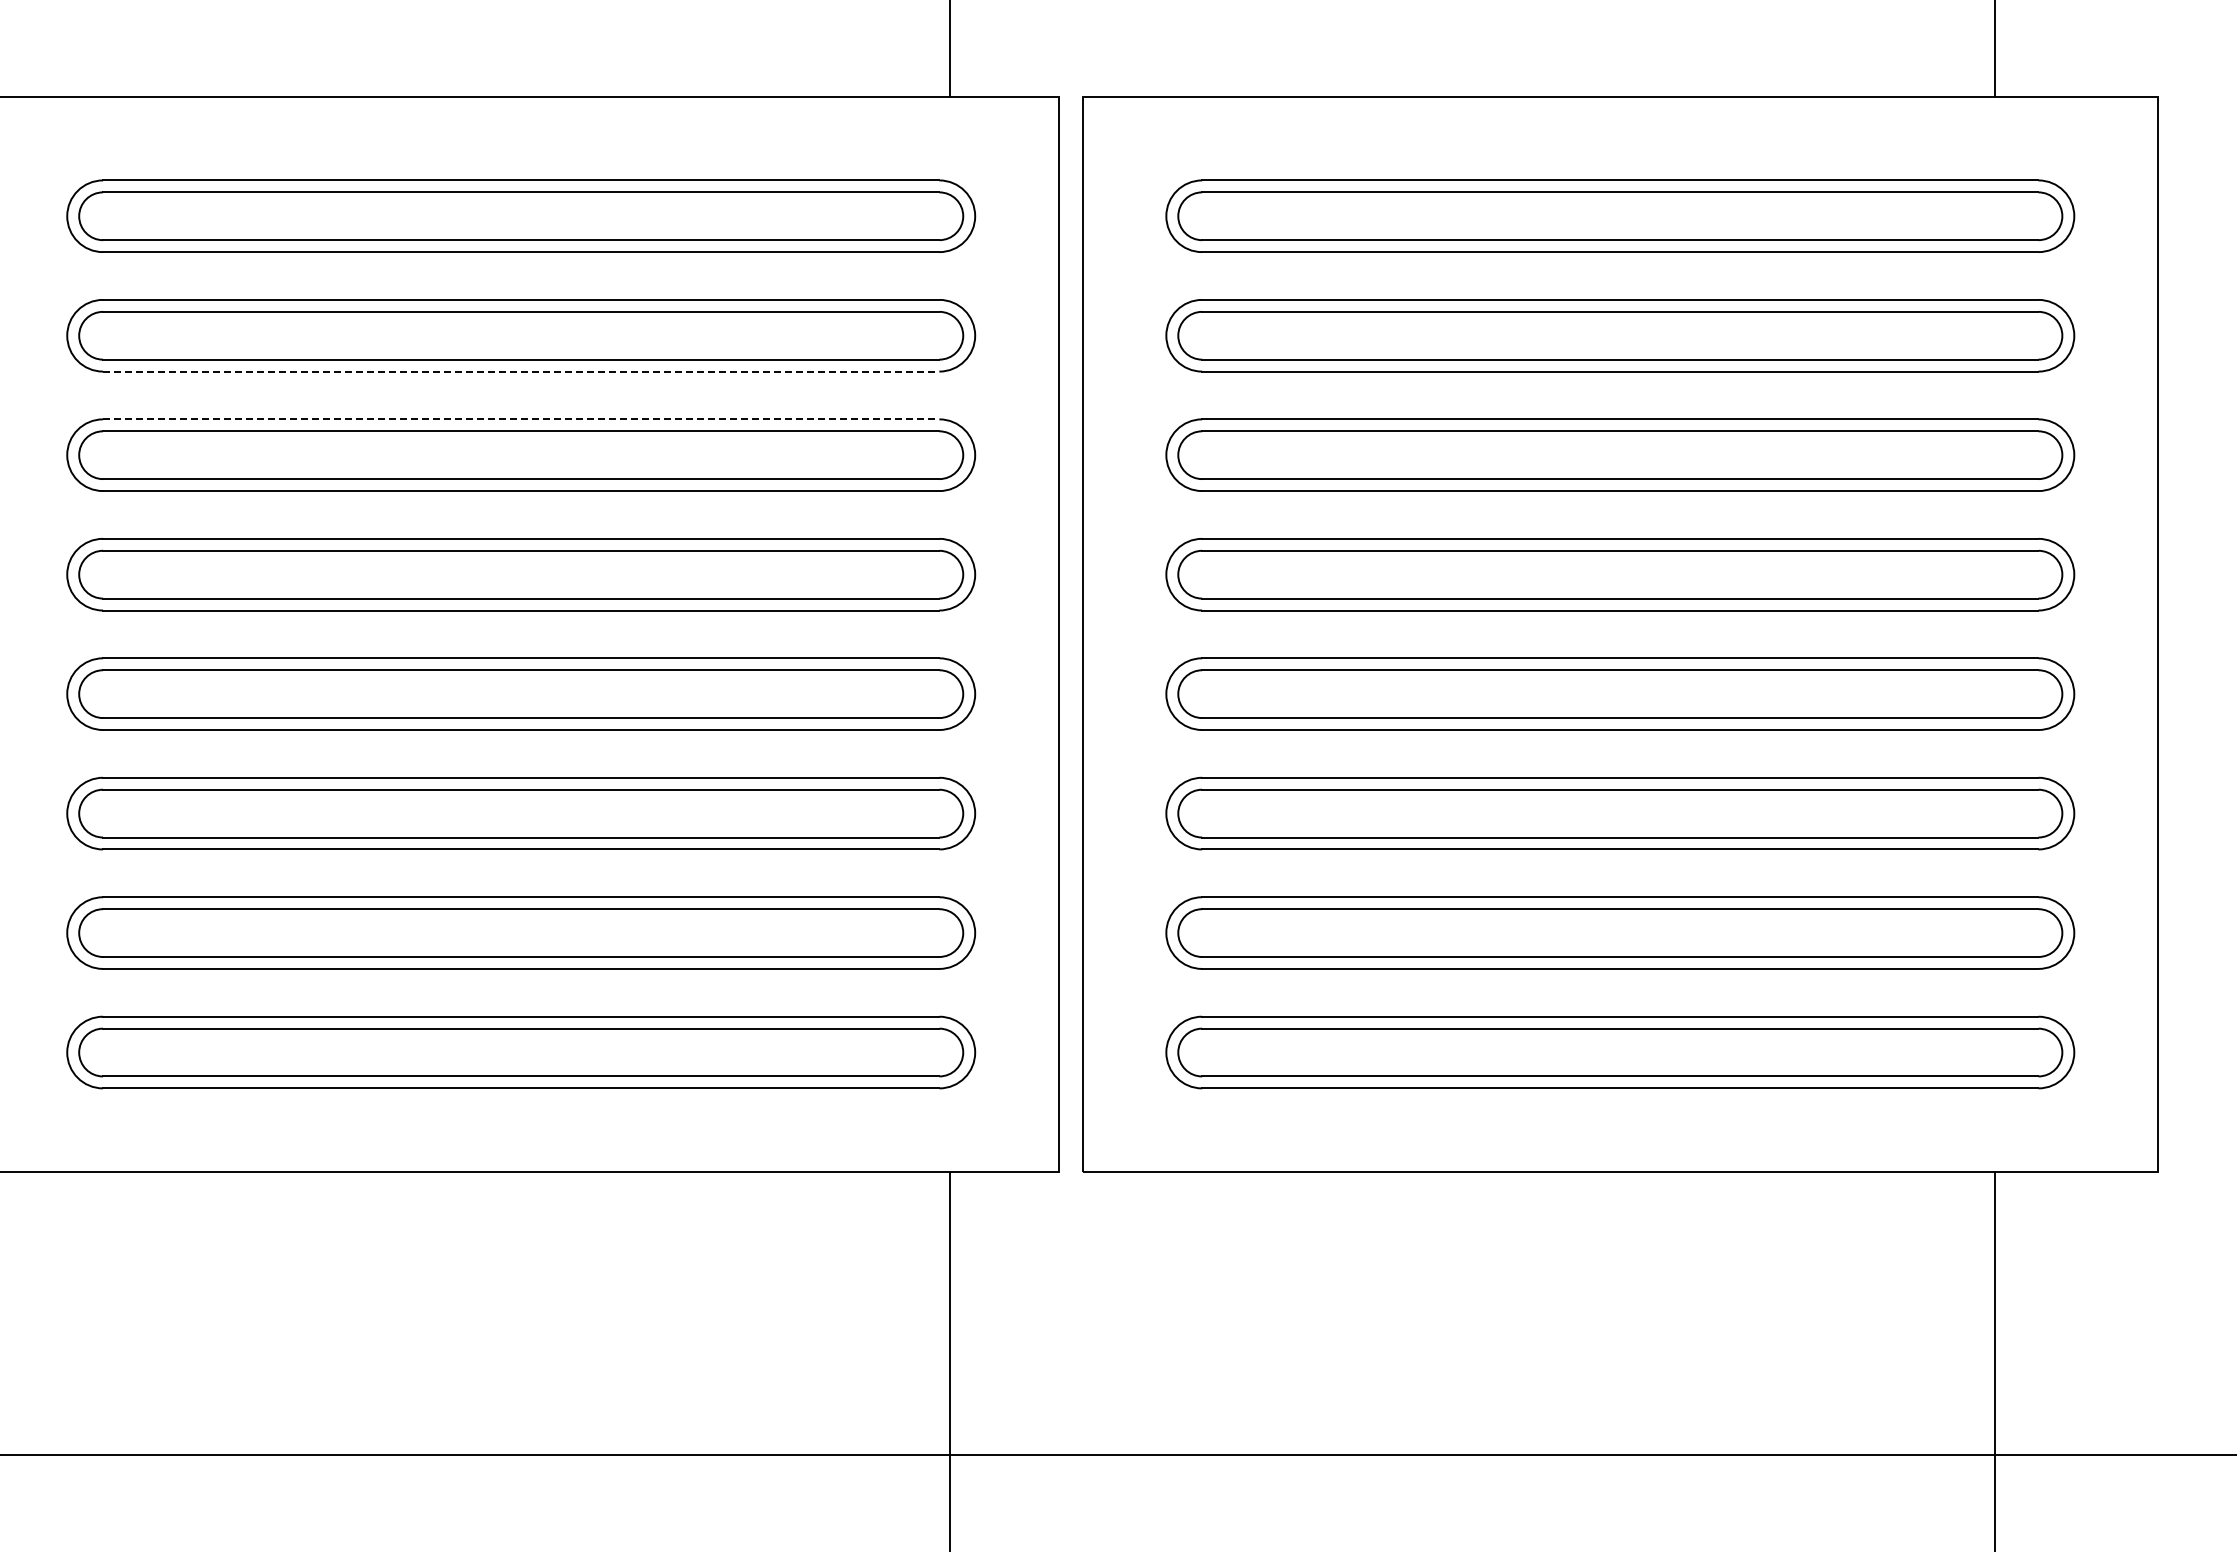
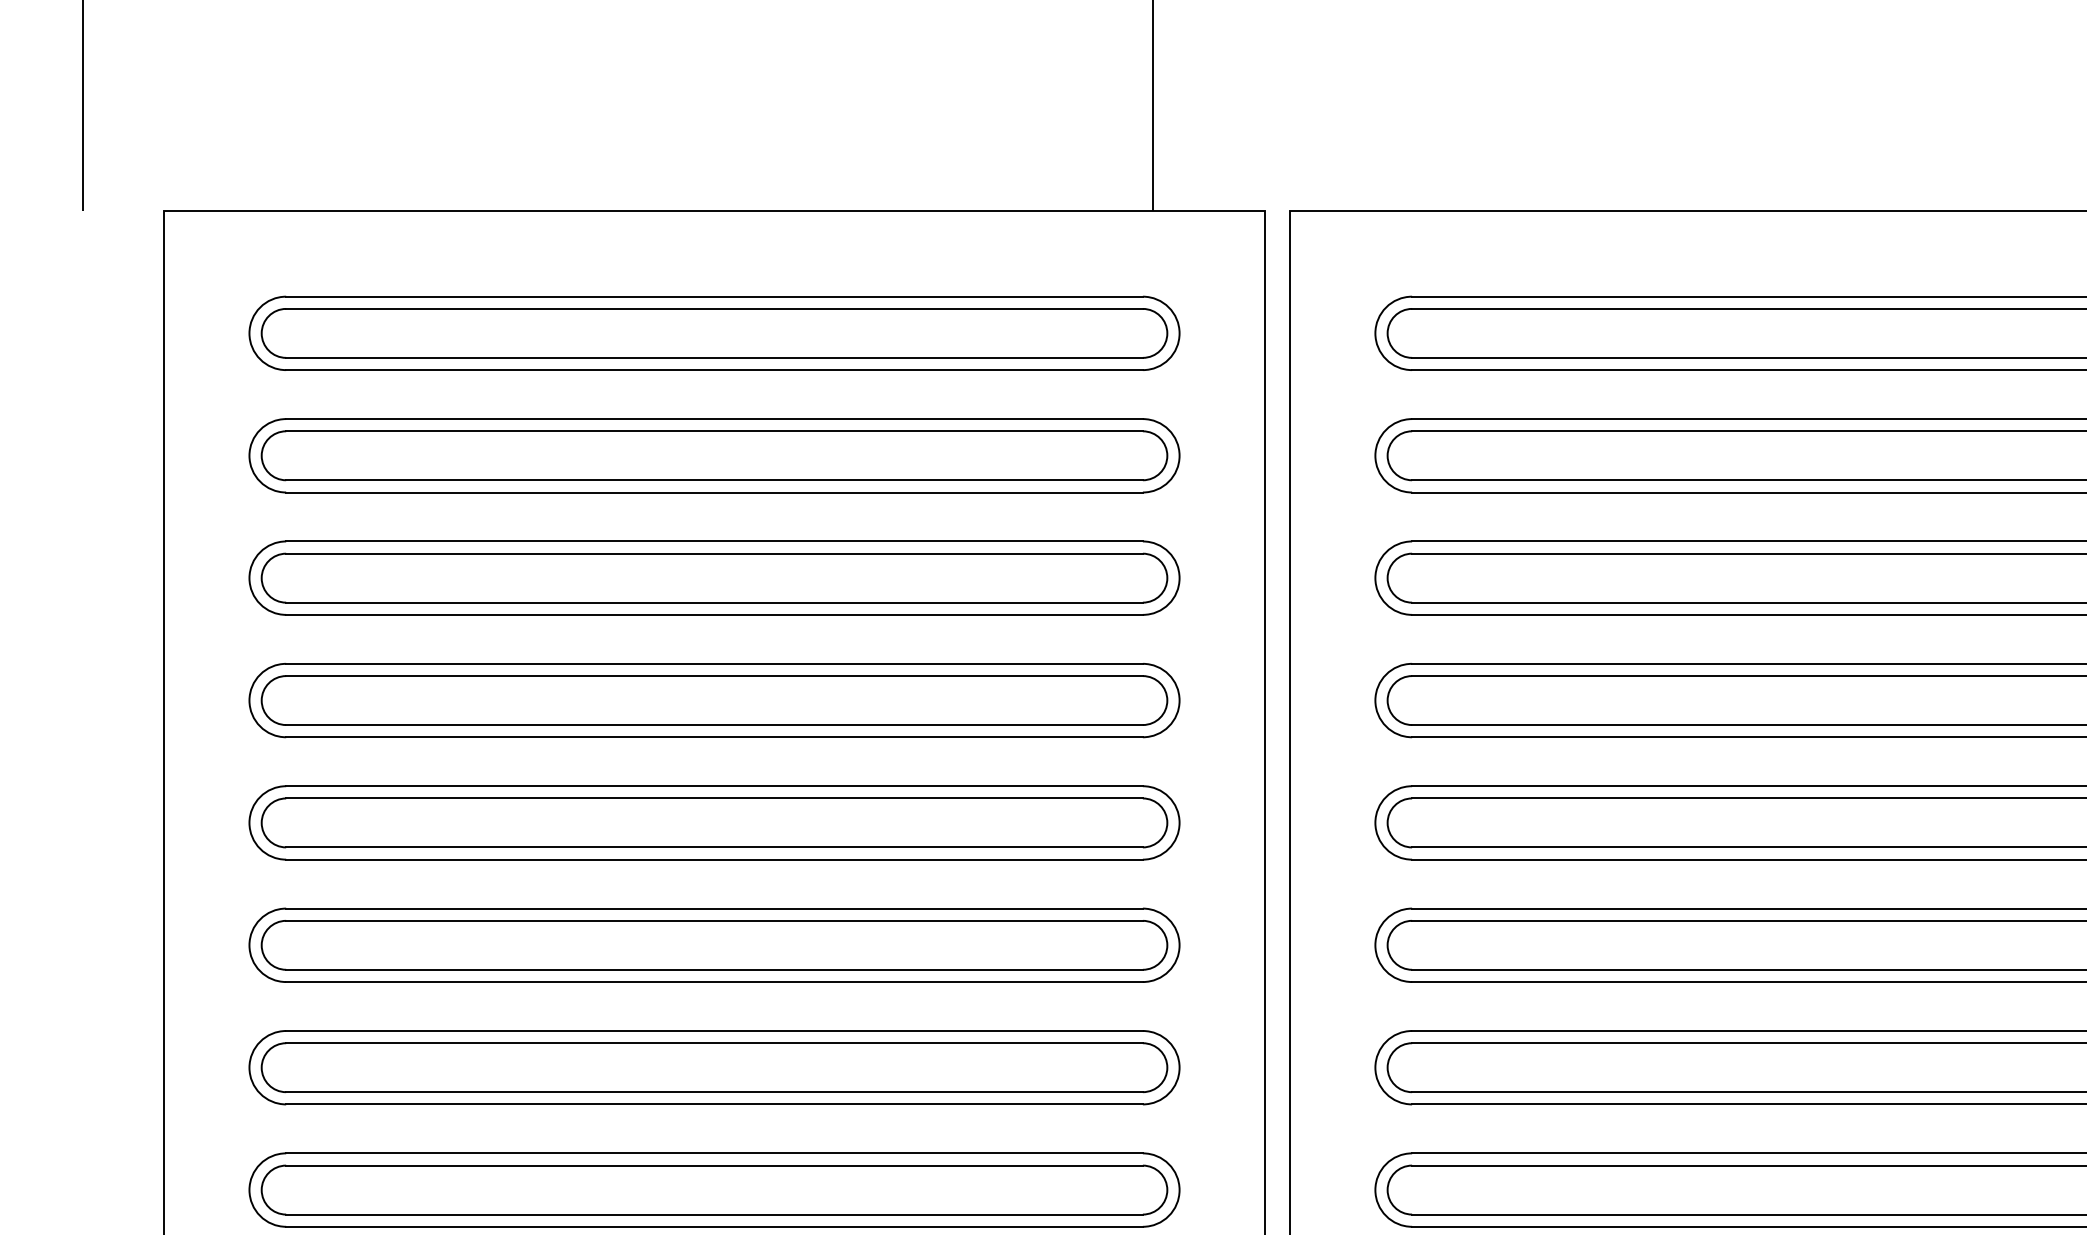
line: (521, 371) -> (714, 492), dashed -> solid
line: (521, 419) -> (714, 541), dashed -> solid

